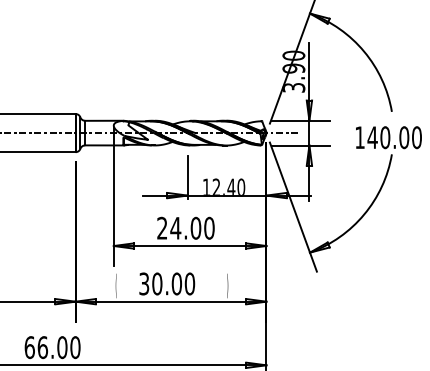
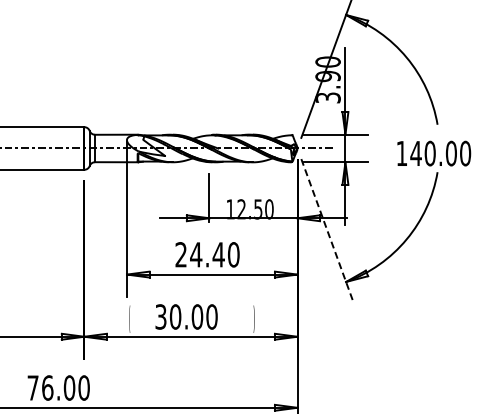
text: (230, 187) -> (257, 209), 12.40 -> 12.50
line: (293, 207) -> (327, 231), solid -> dashed
text: (195, 228) -> (218, 254), 24.00 -> 24.40
text: (29, 347) -> (32, 387), 66.00 -> 76.00

